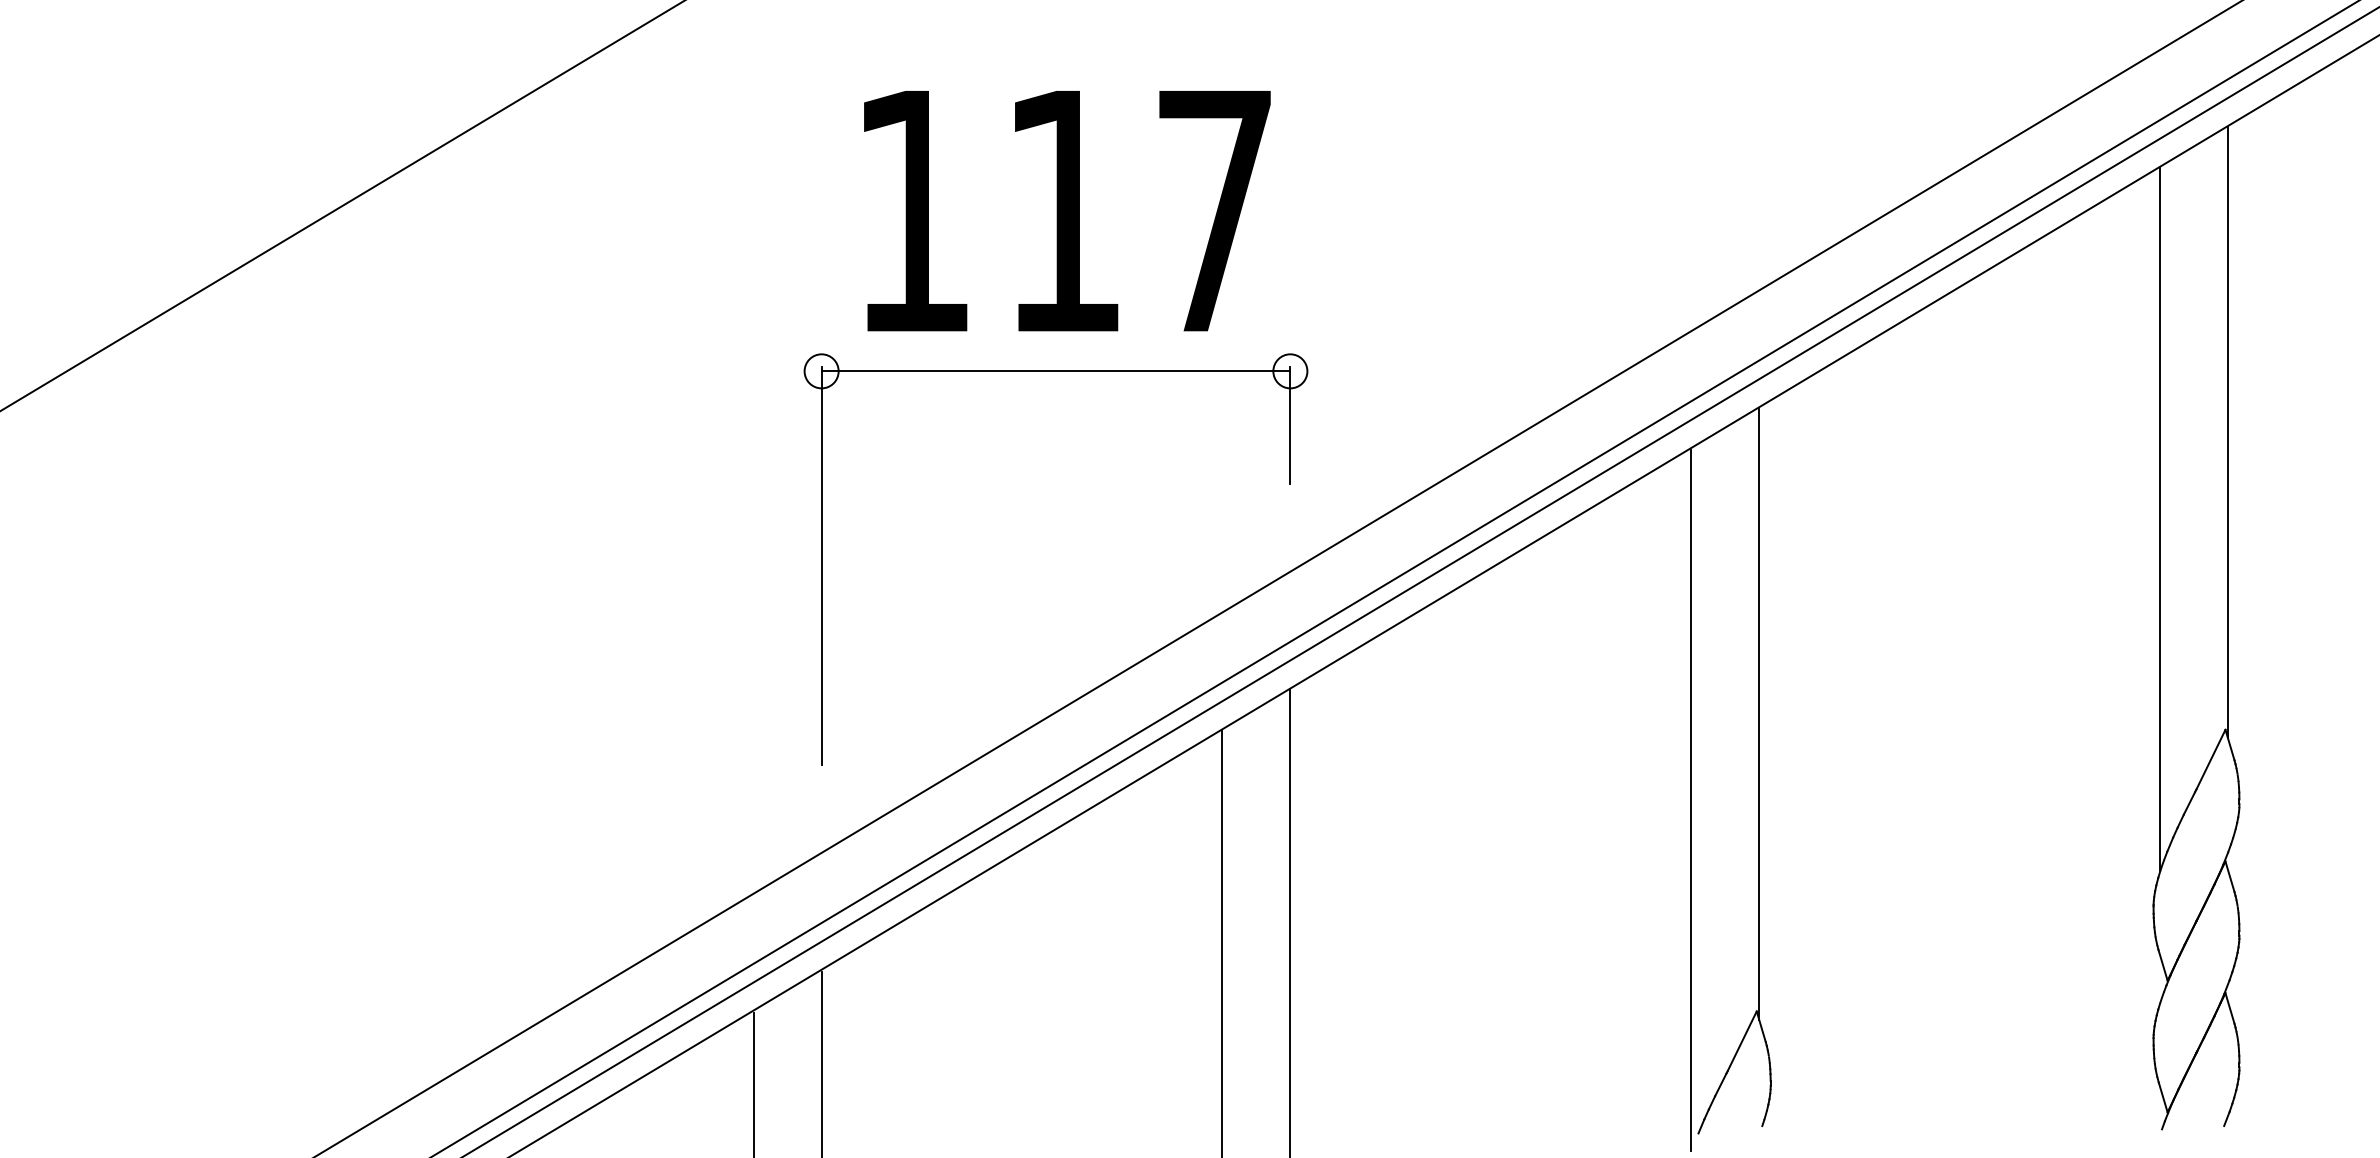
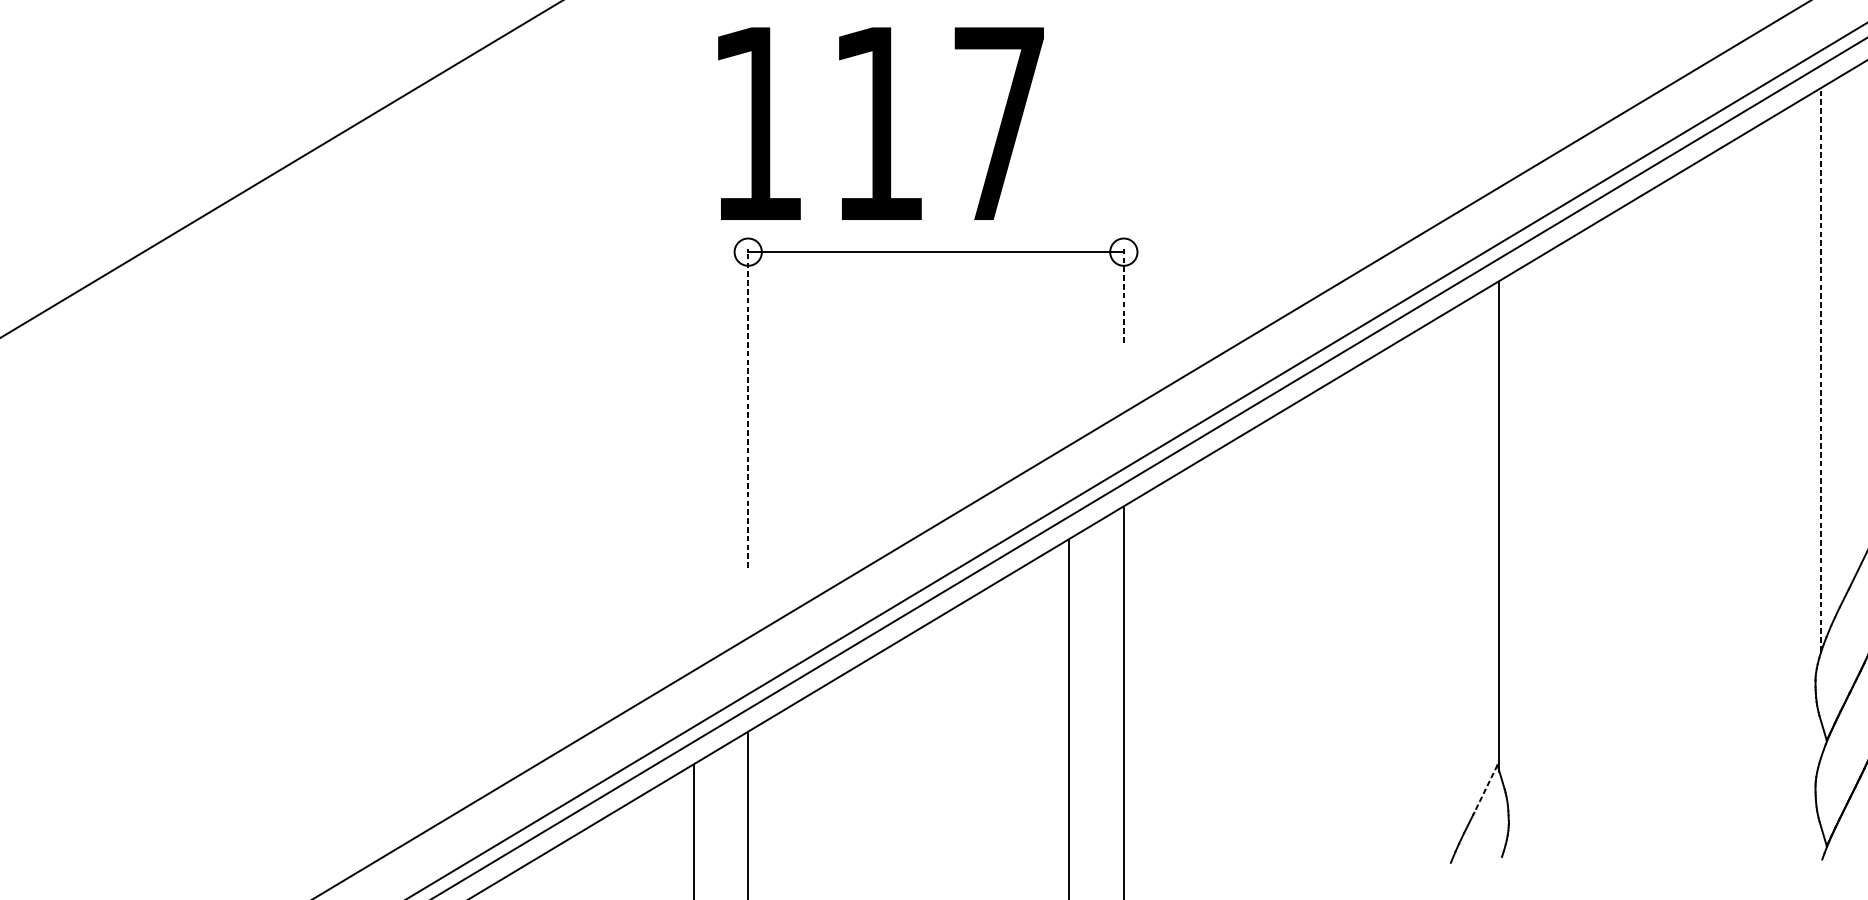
text: (1067, 211) -> (881, 124), moved
line: (1290, 425) -> (1123, 295), solid -> dashed
line: (2159, 518) -> (1820, 370), solid -> dashed
line: (821, 565) -> (748, 407), solid -> dashed
line: (1691, 800) -> (1445, 596), removed
line: (1742, 1041) -> (1486, 789), solid -> dashed

